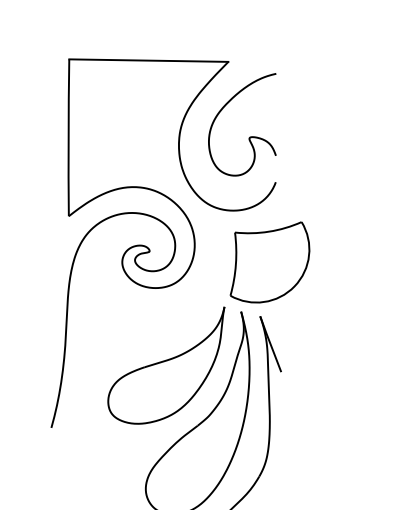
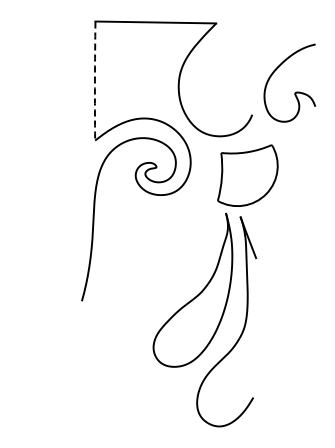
curve: (248, 137) -> (294, 92), moved
arc: (67, 138) -> (94, 81), solid -> dashed
part: (166, 364) -> (169, 253), removed

